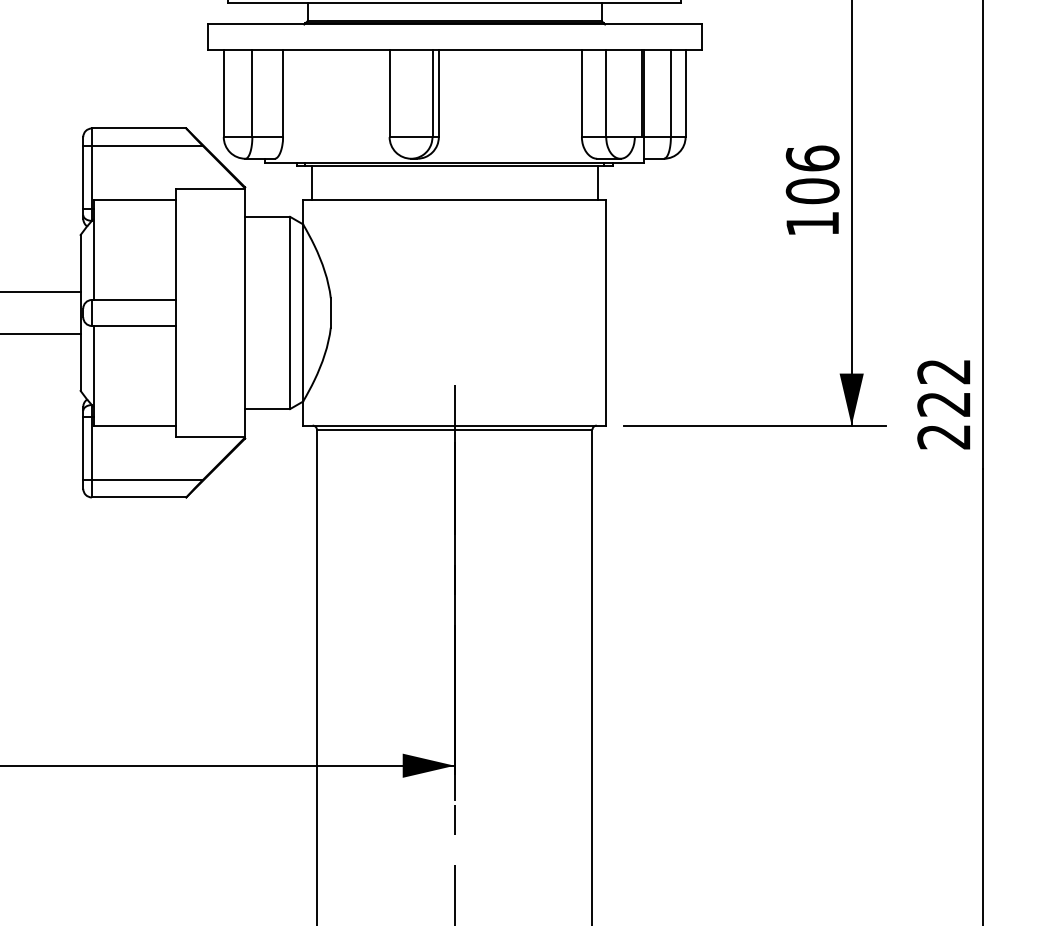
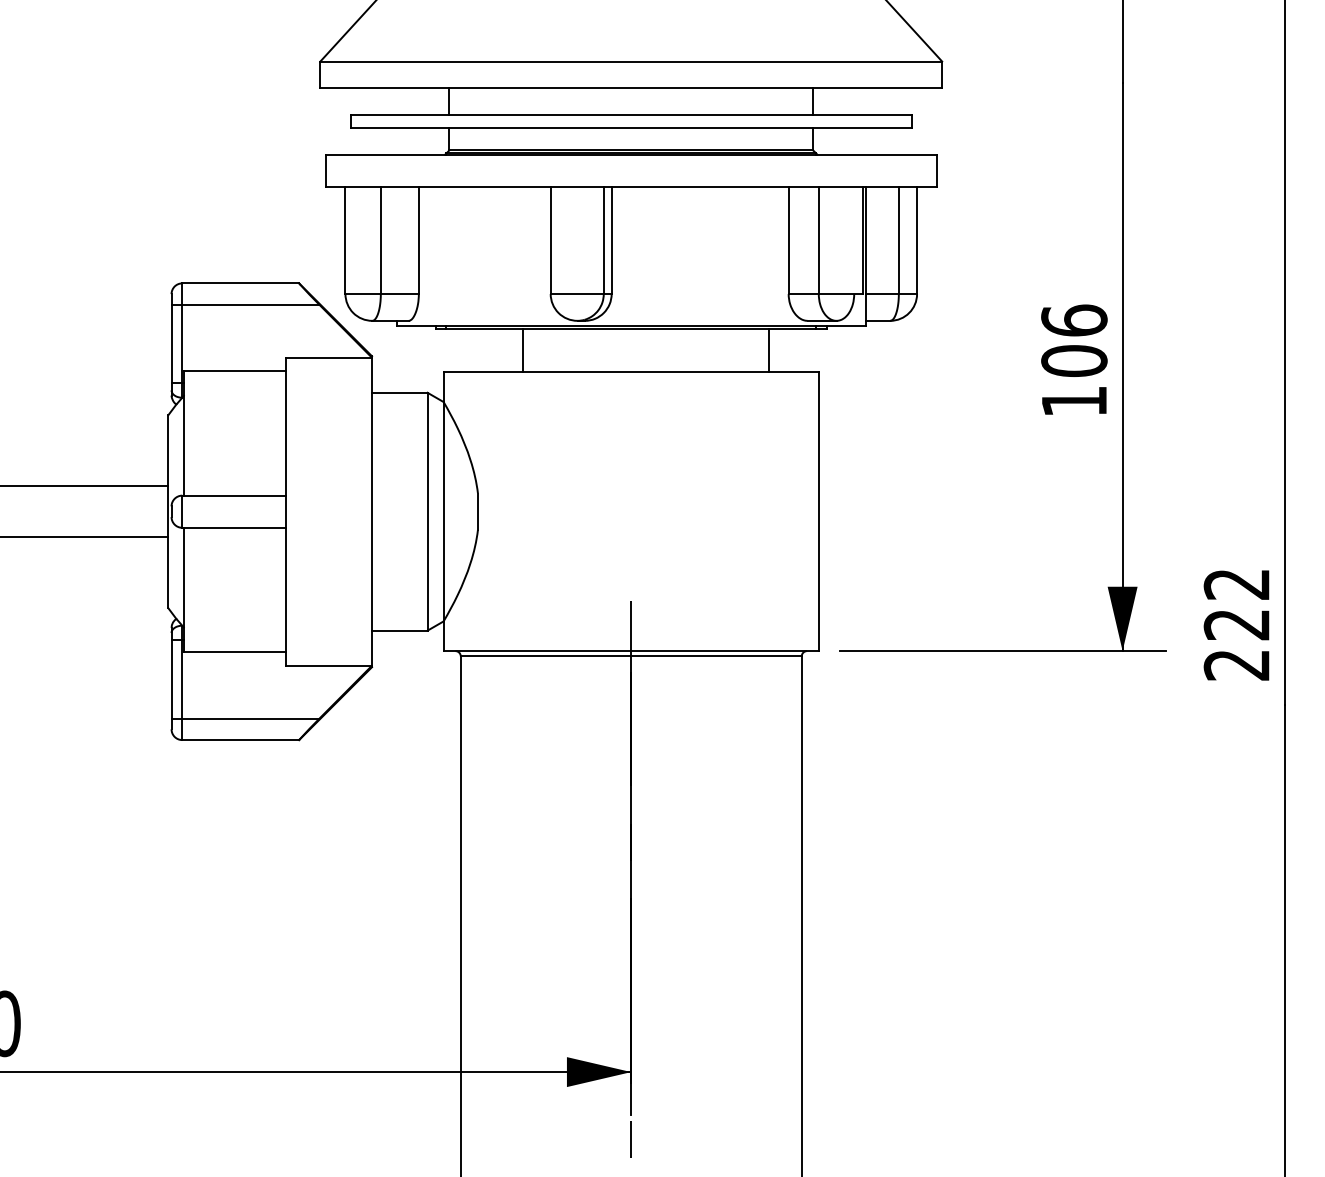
line: (311, 182) -> (523, 350), moved
line: (597, 182) -> (769, 350), moved

